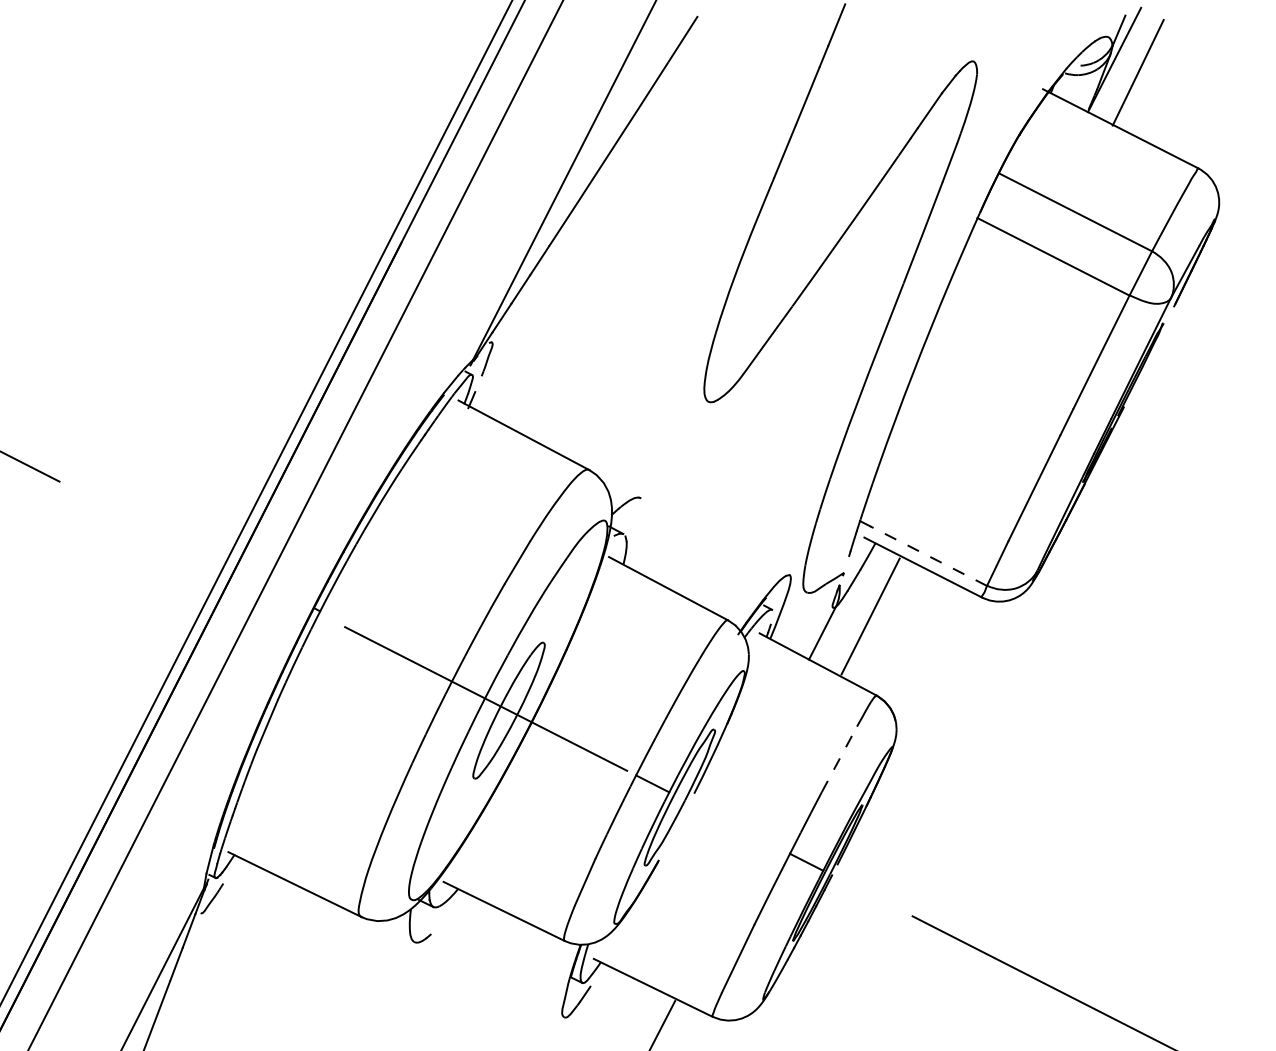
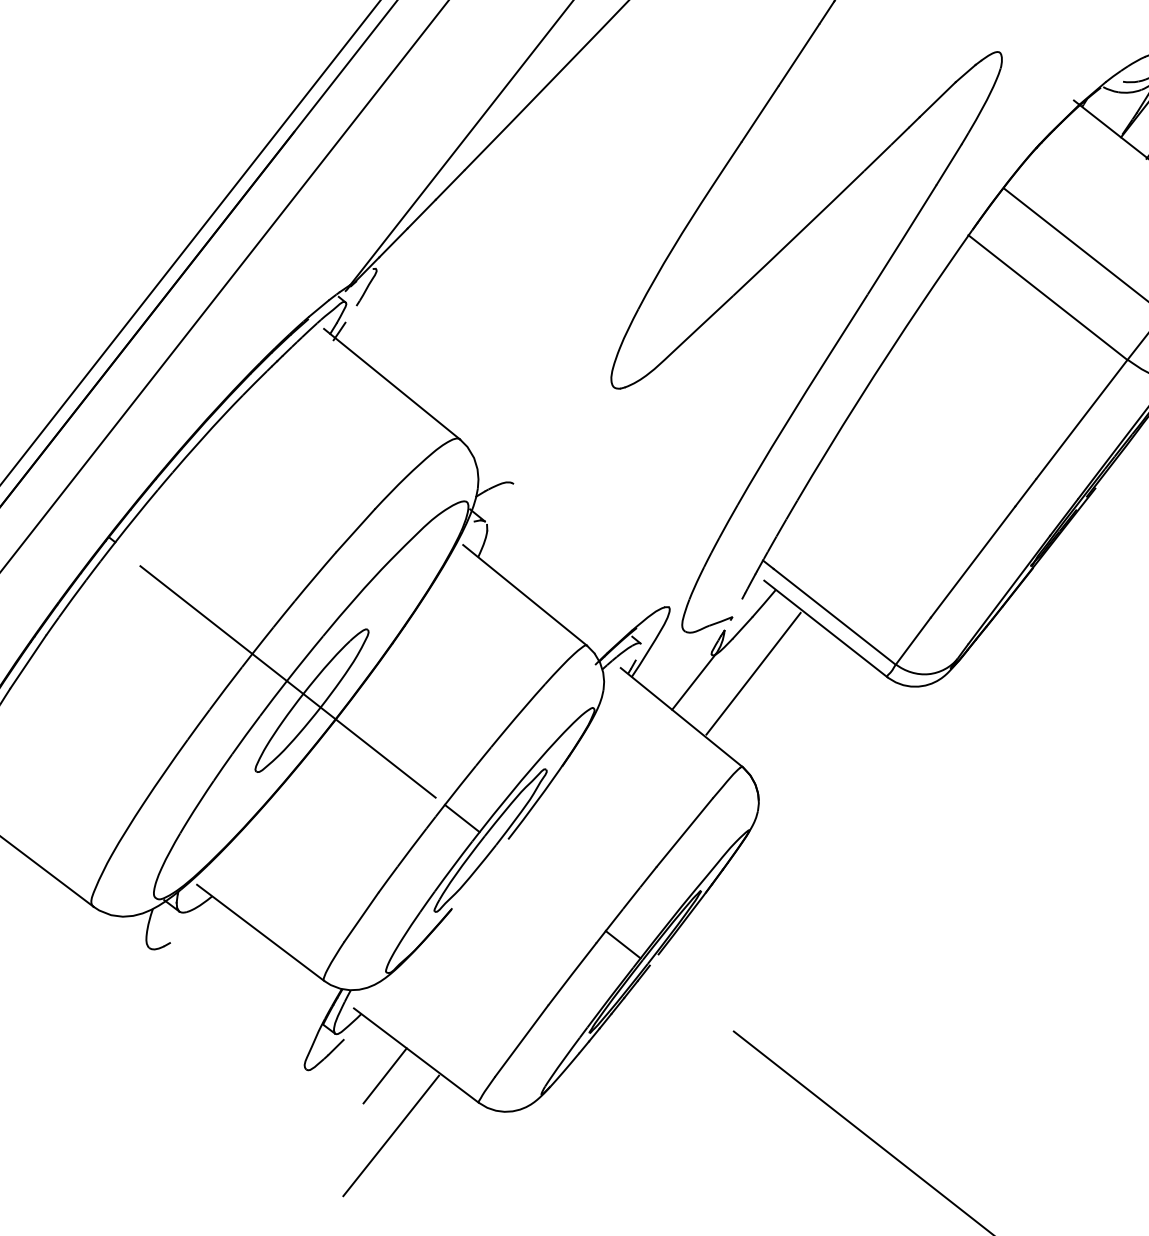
line: (928, 556) -> (834, 617), dashed -> solid
line: (839, 758) -> (685, 831), dashed -> solid
line: (630, 1009) -> (385, 1075), added

